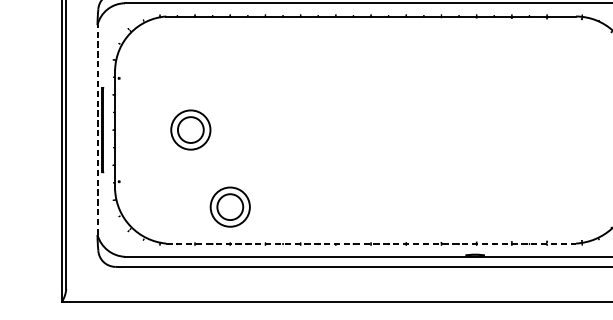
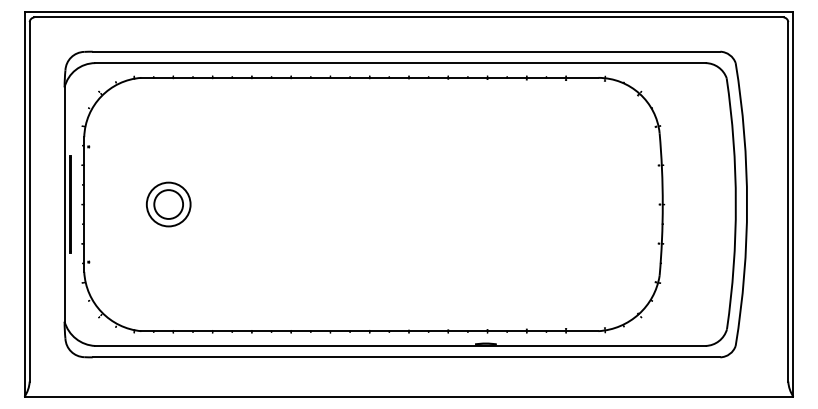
line: (97, 130) -> (64, 204), dashed -> solid
part: (230, 207) -> (212, 290), removed
line: (370, 243) -> (369, 331), dashed -> solid

